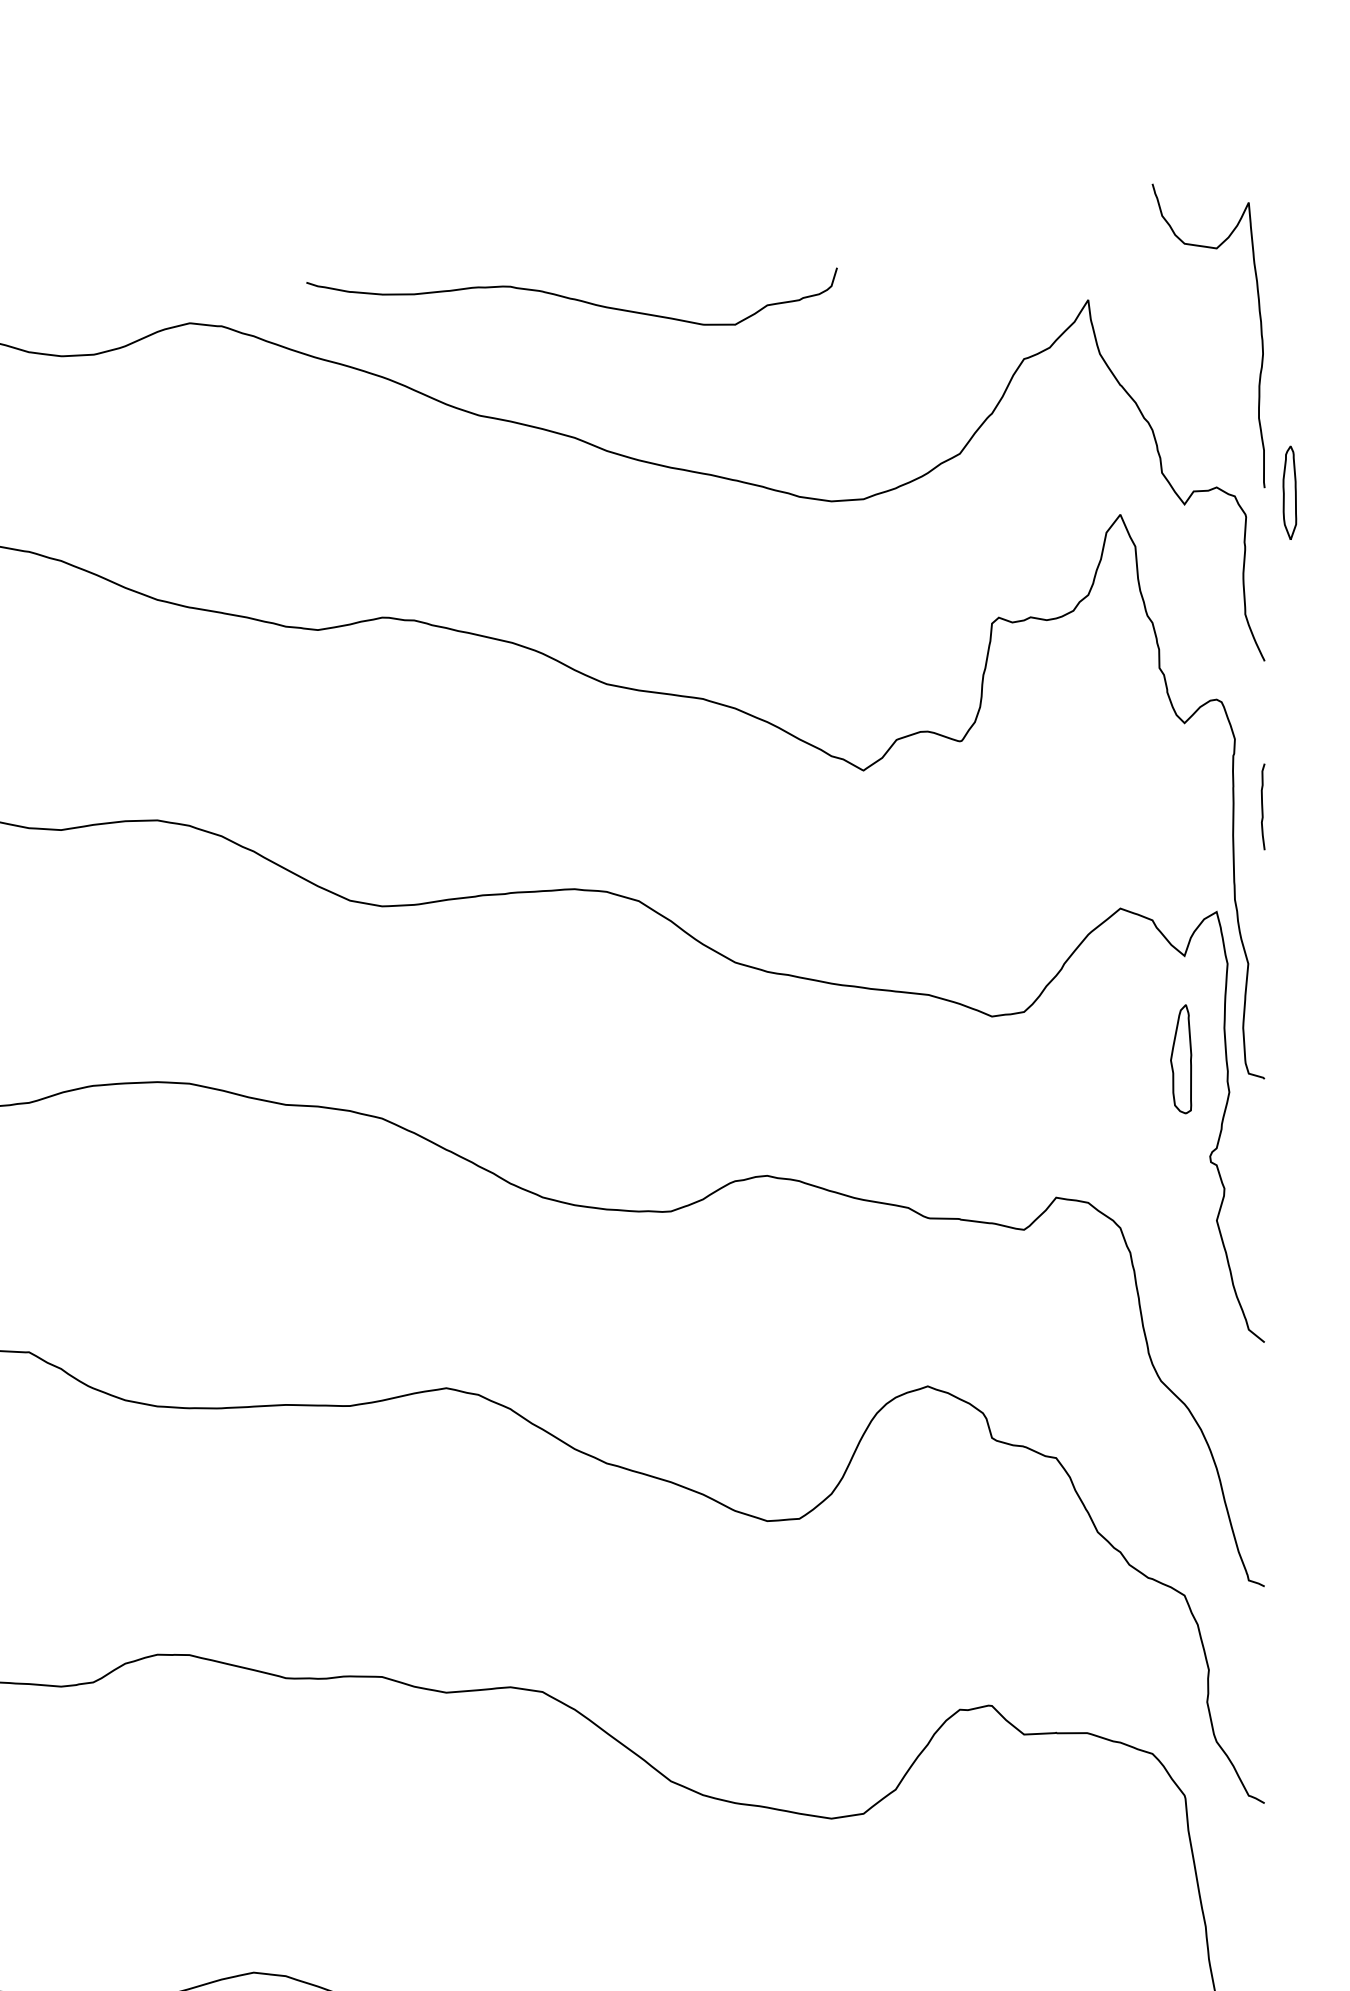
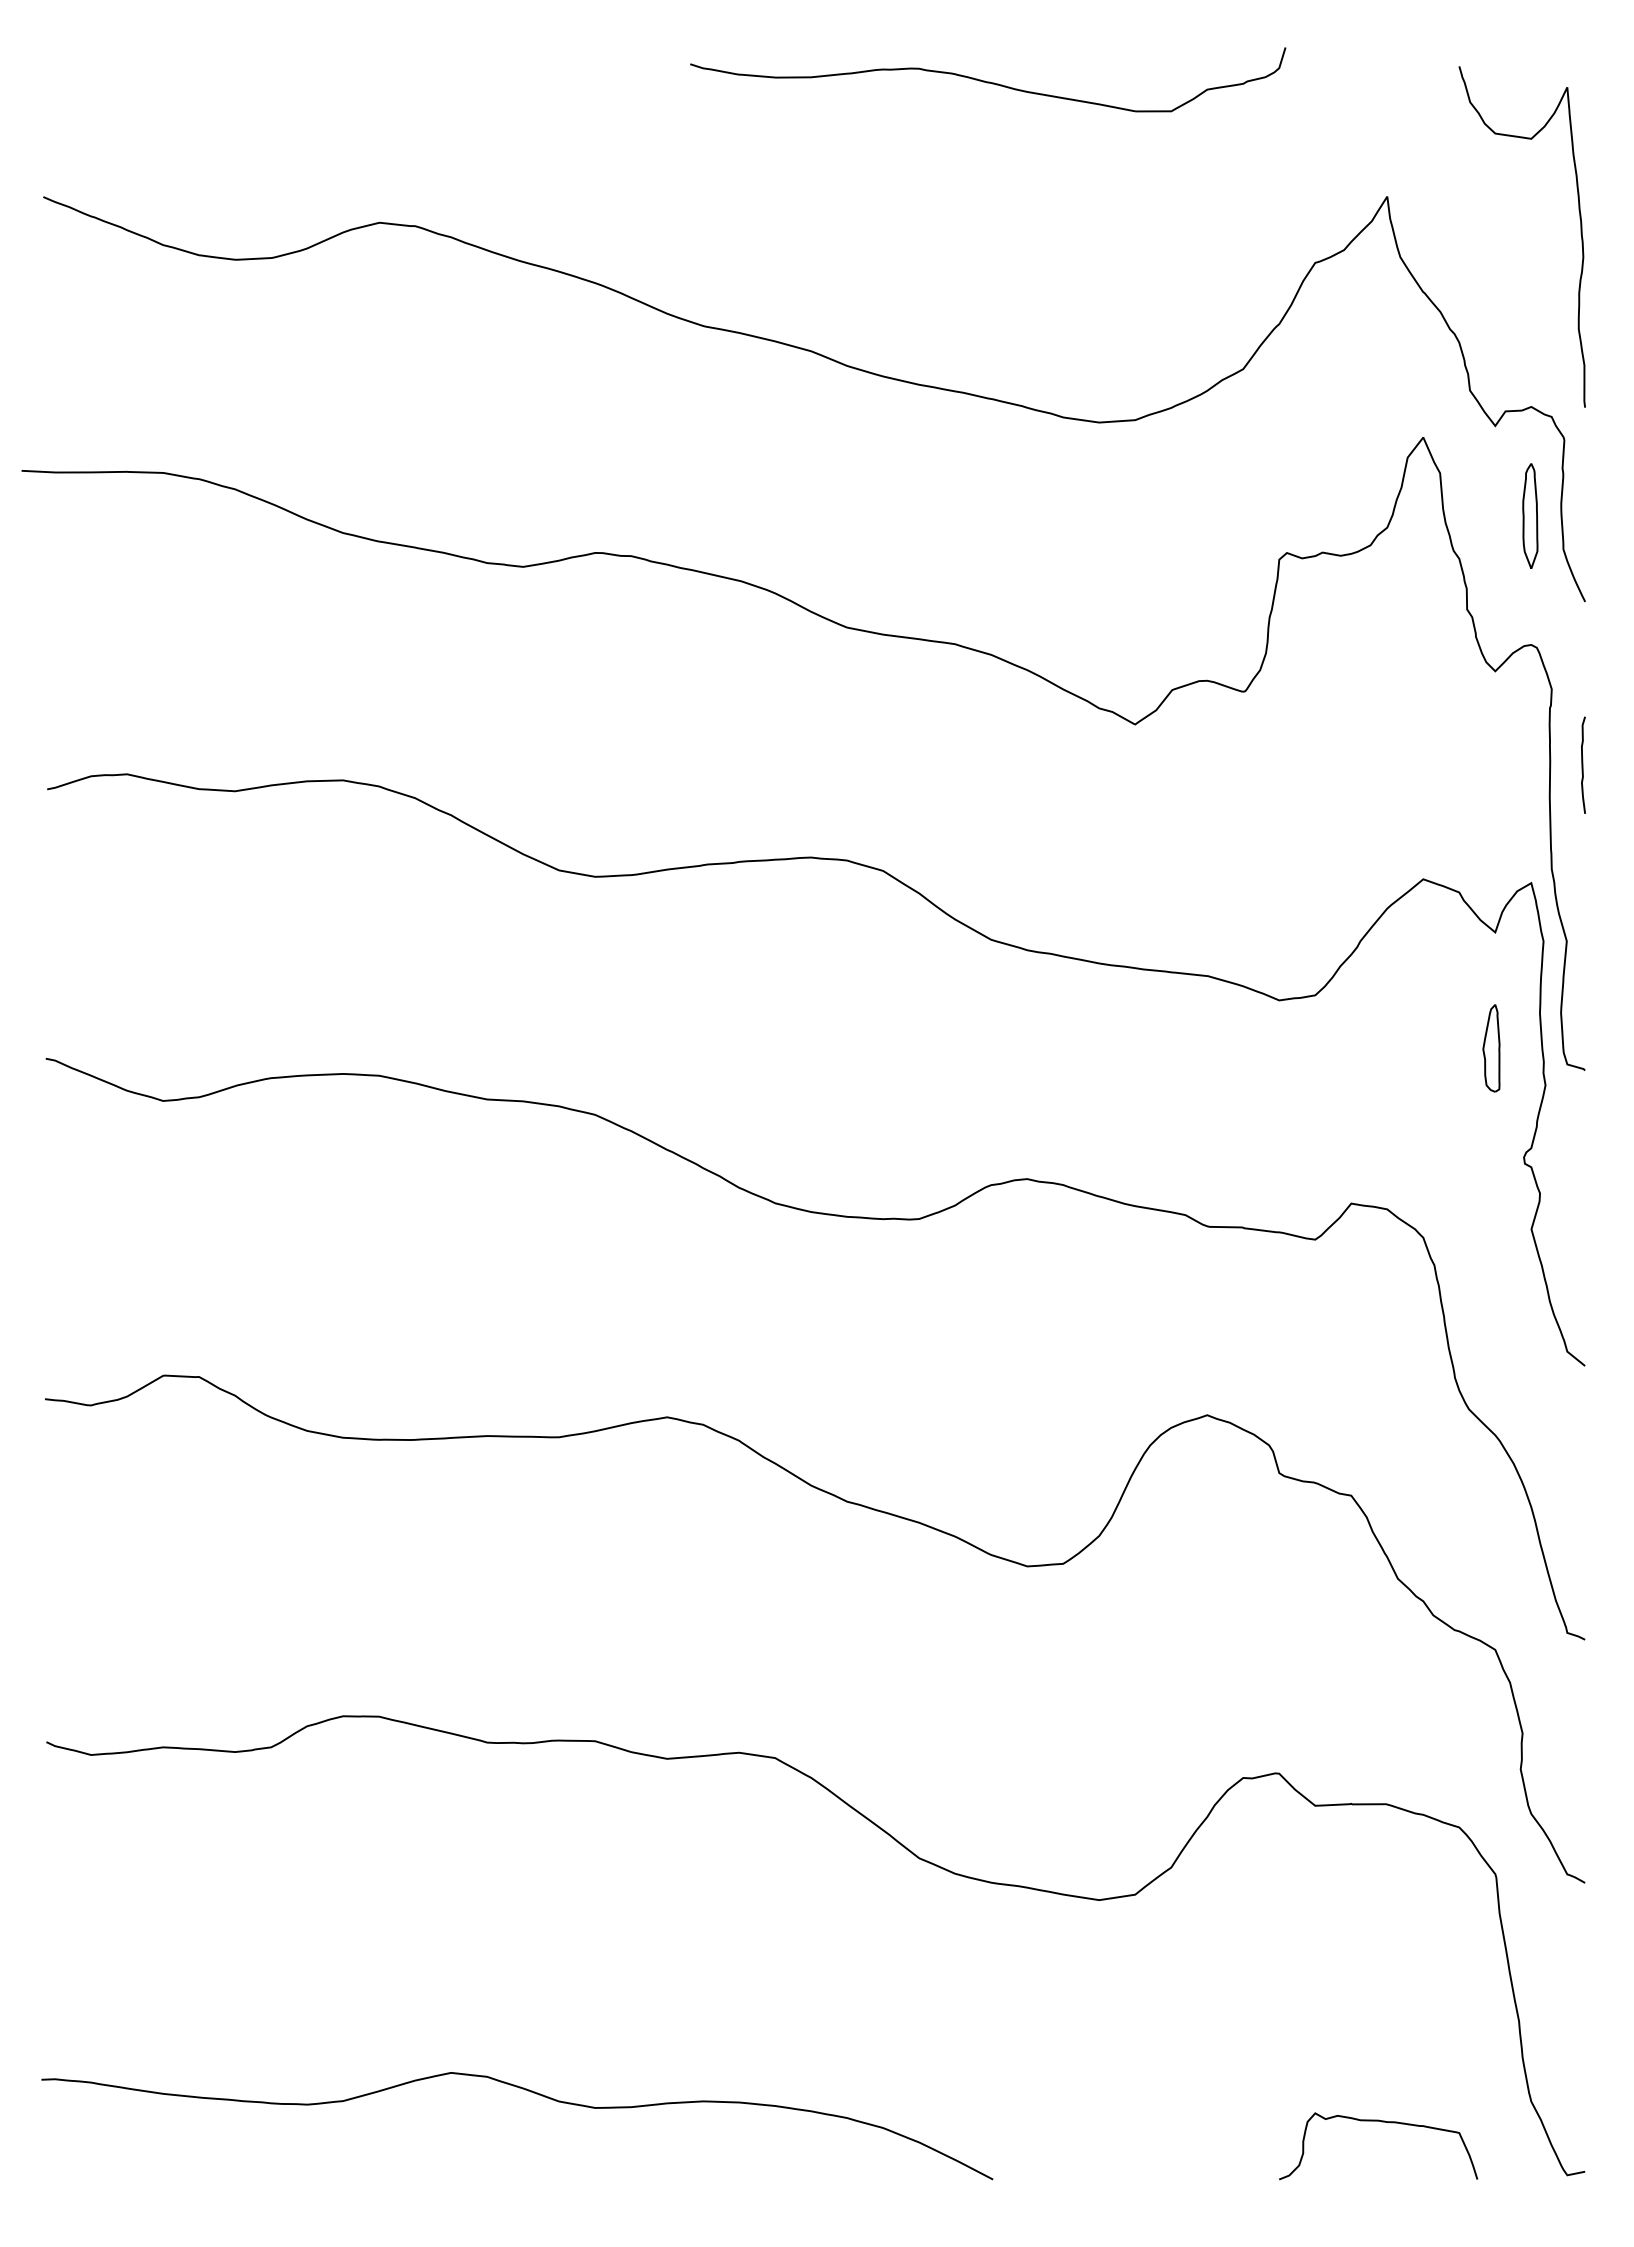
curve: (572, 298) -> (988, 81), moved
part: (1289, 492) -> (1530, 515), moved
part: (1181, 1059) -> (1491, 1048), size x0.71

